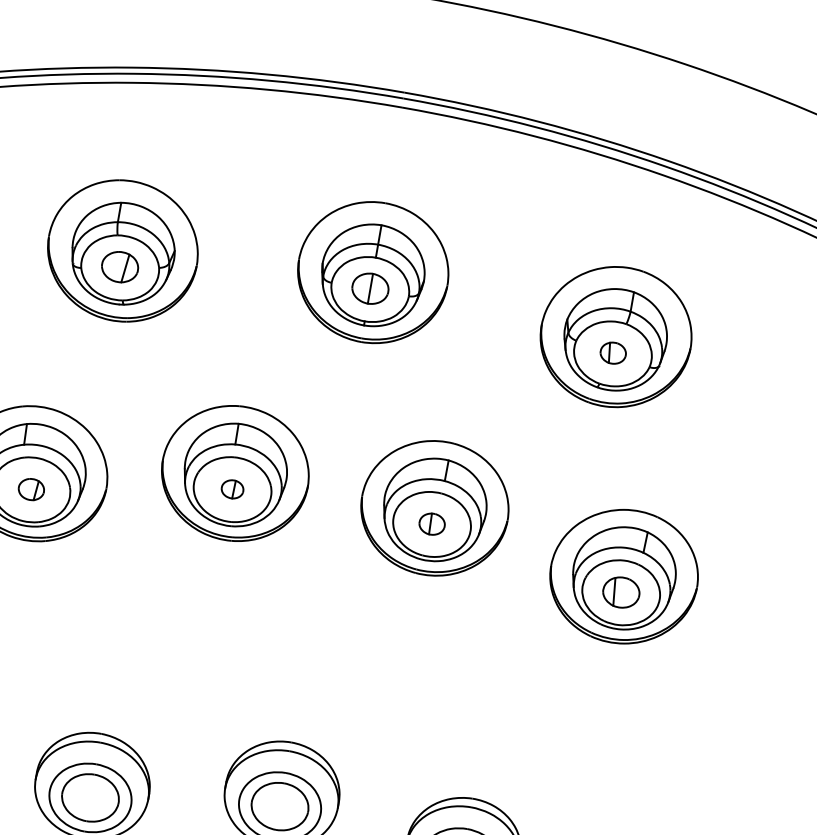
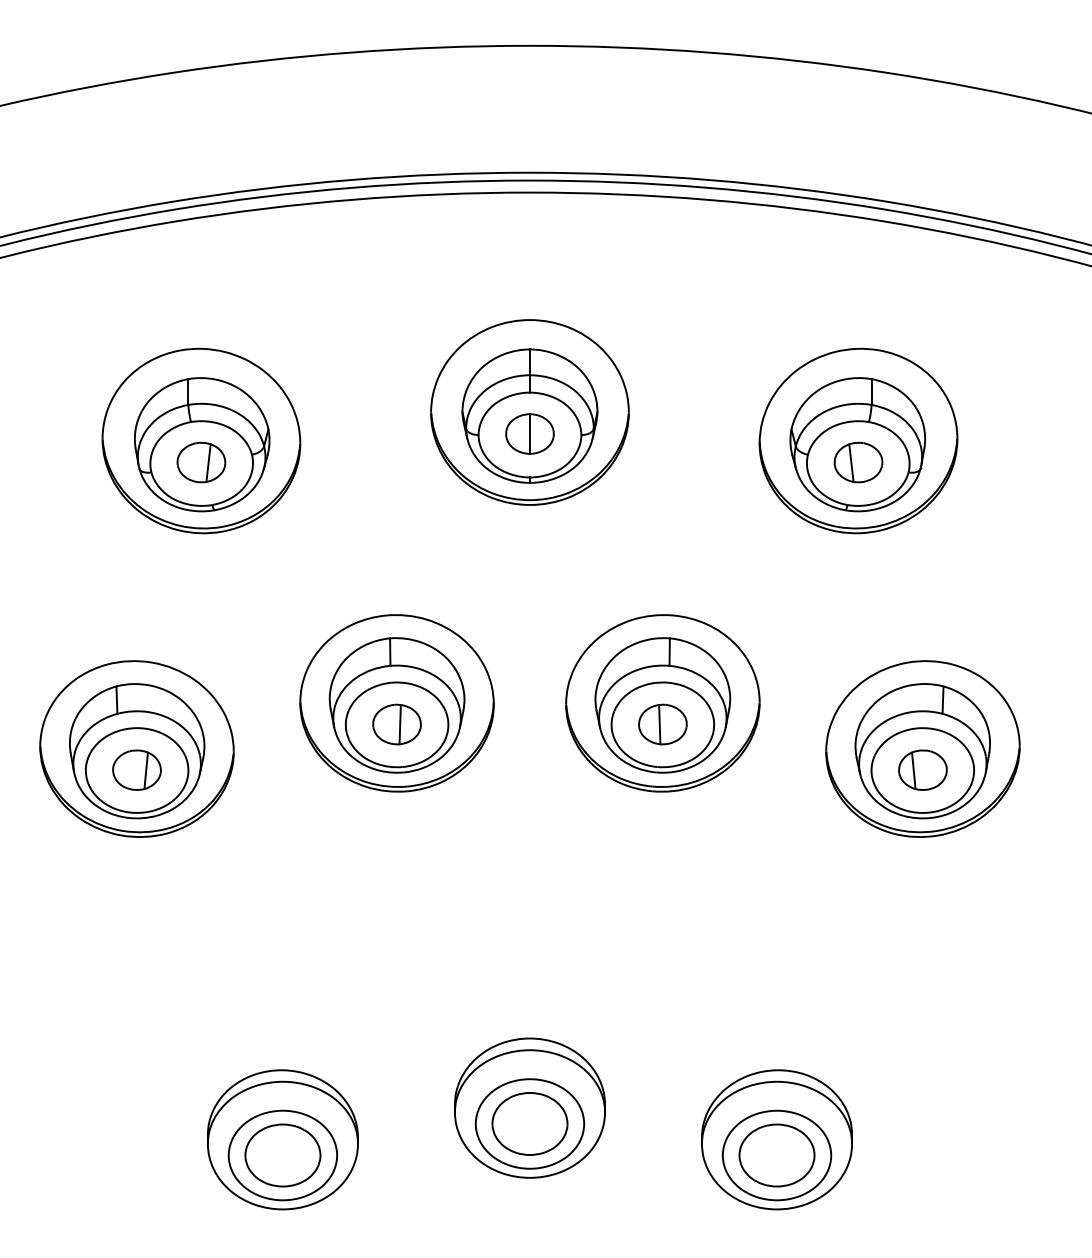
part: (613, 353) -> (858, 462), size x1.43
part: (31, 489) -> (136, 769), size x1.43
part: (232, 489) -> (396, 724), size x1.67
part: (431, 524) -> (662, 724), size x1.43

